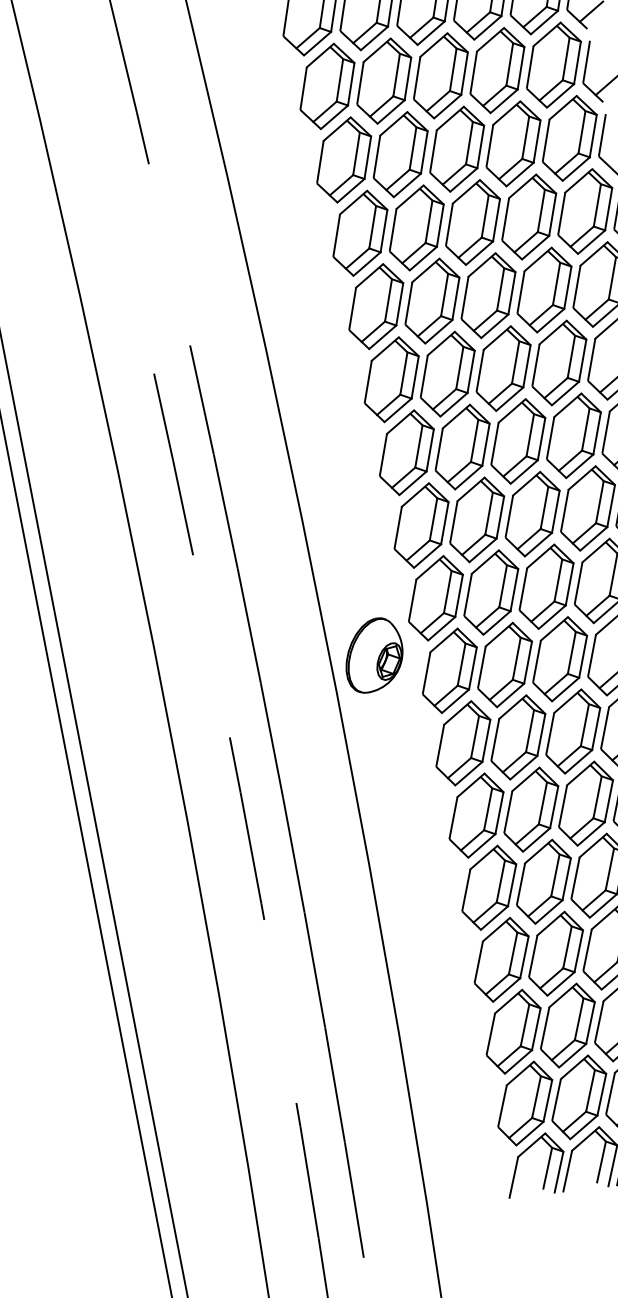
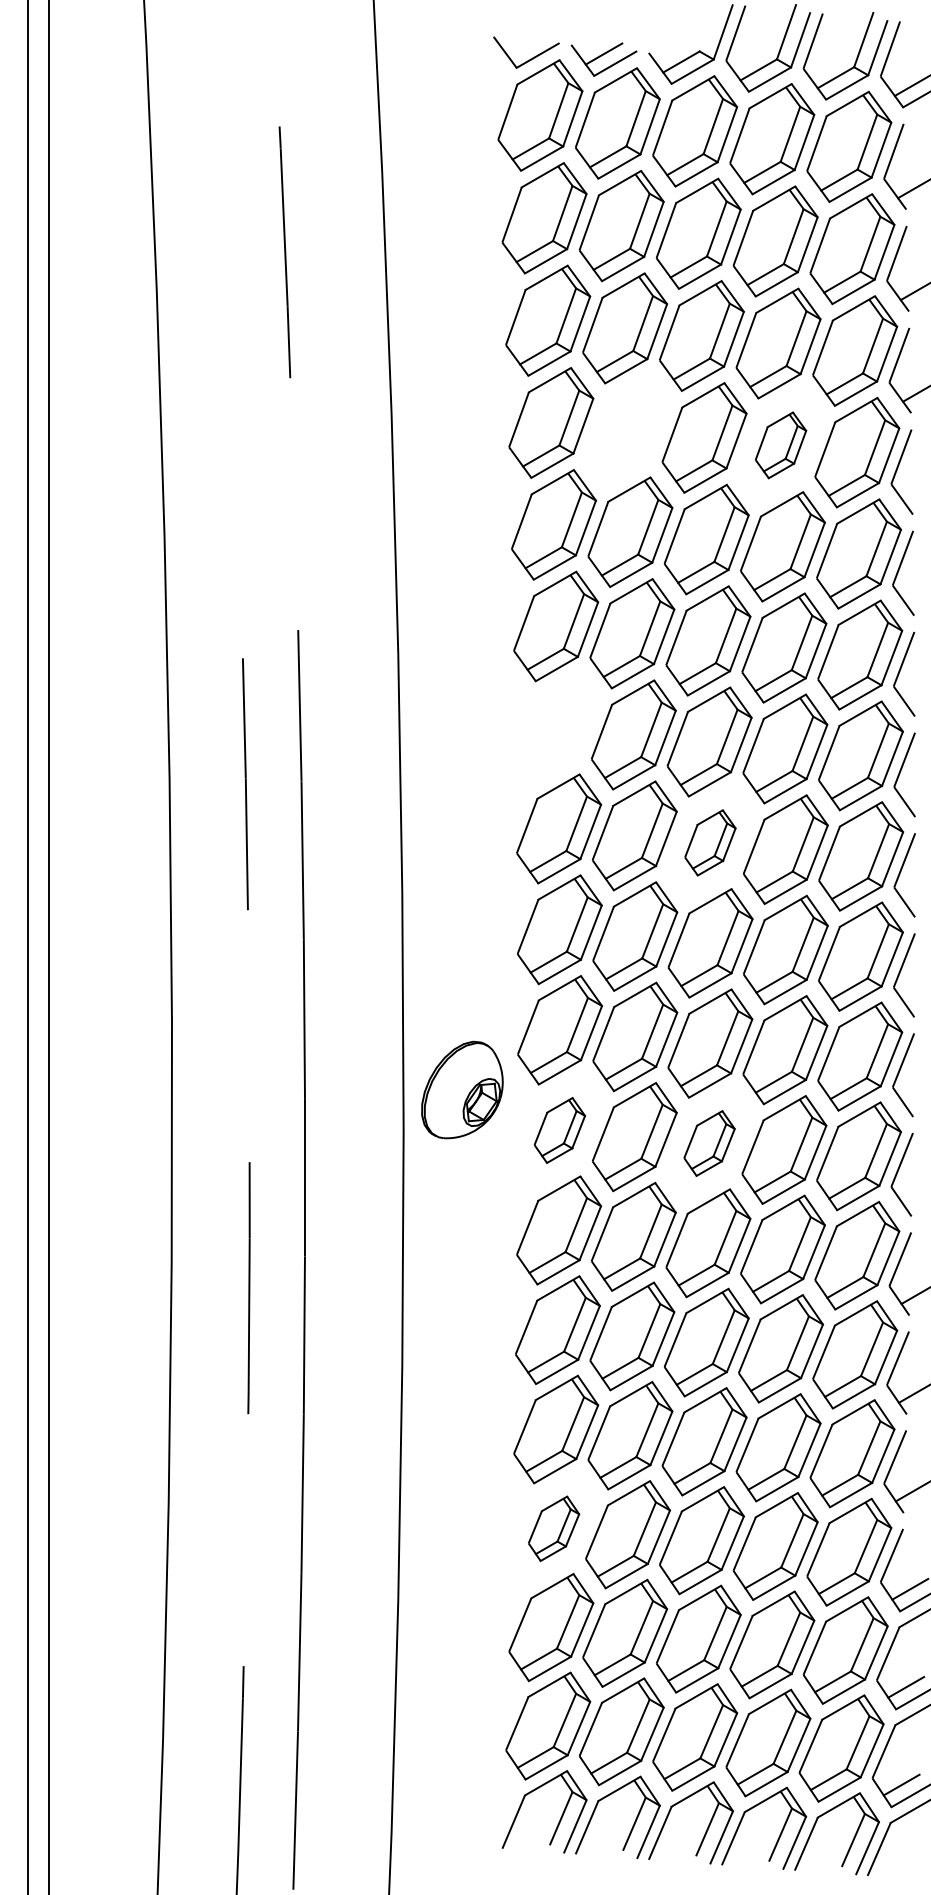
part: (513, 144) -> (780, 445), size x0.6
part: (400, 154) -> (627, 430), removed
part: (391, 379) -> (557, 727), removed
part: (518, 441) -> (710, 842), size x0.6
part: (560, 659) -> (709, 1143), size x0.6
part: (449, 670) -> (559, 1130), size x0.6
part: (501, 959) -> (553, 1528), size x0.6

